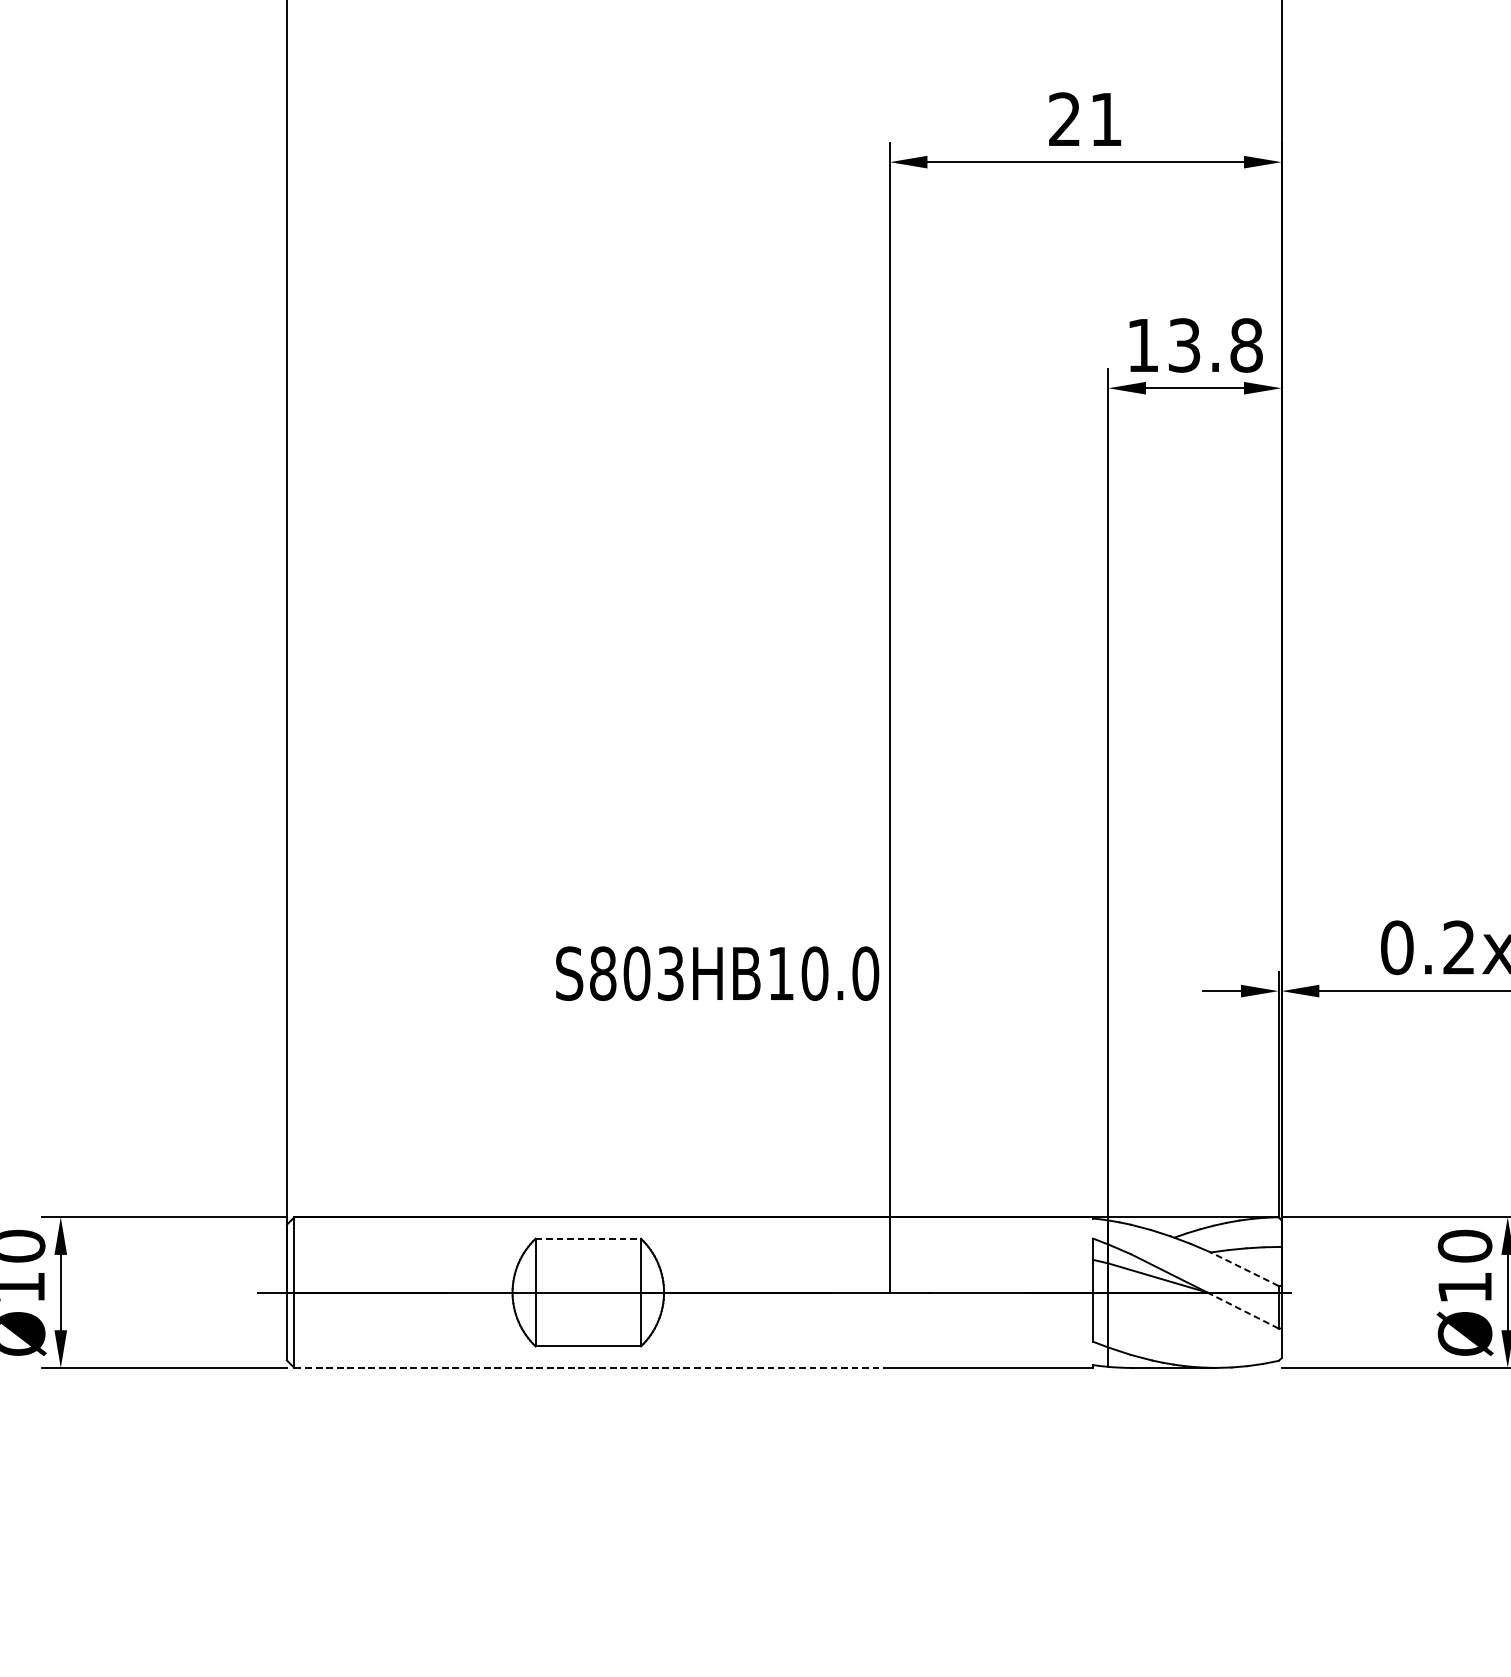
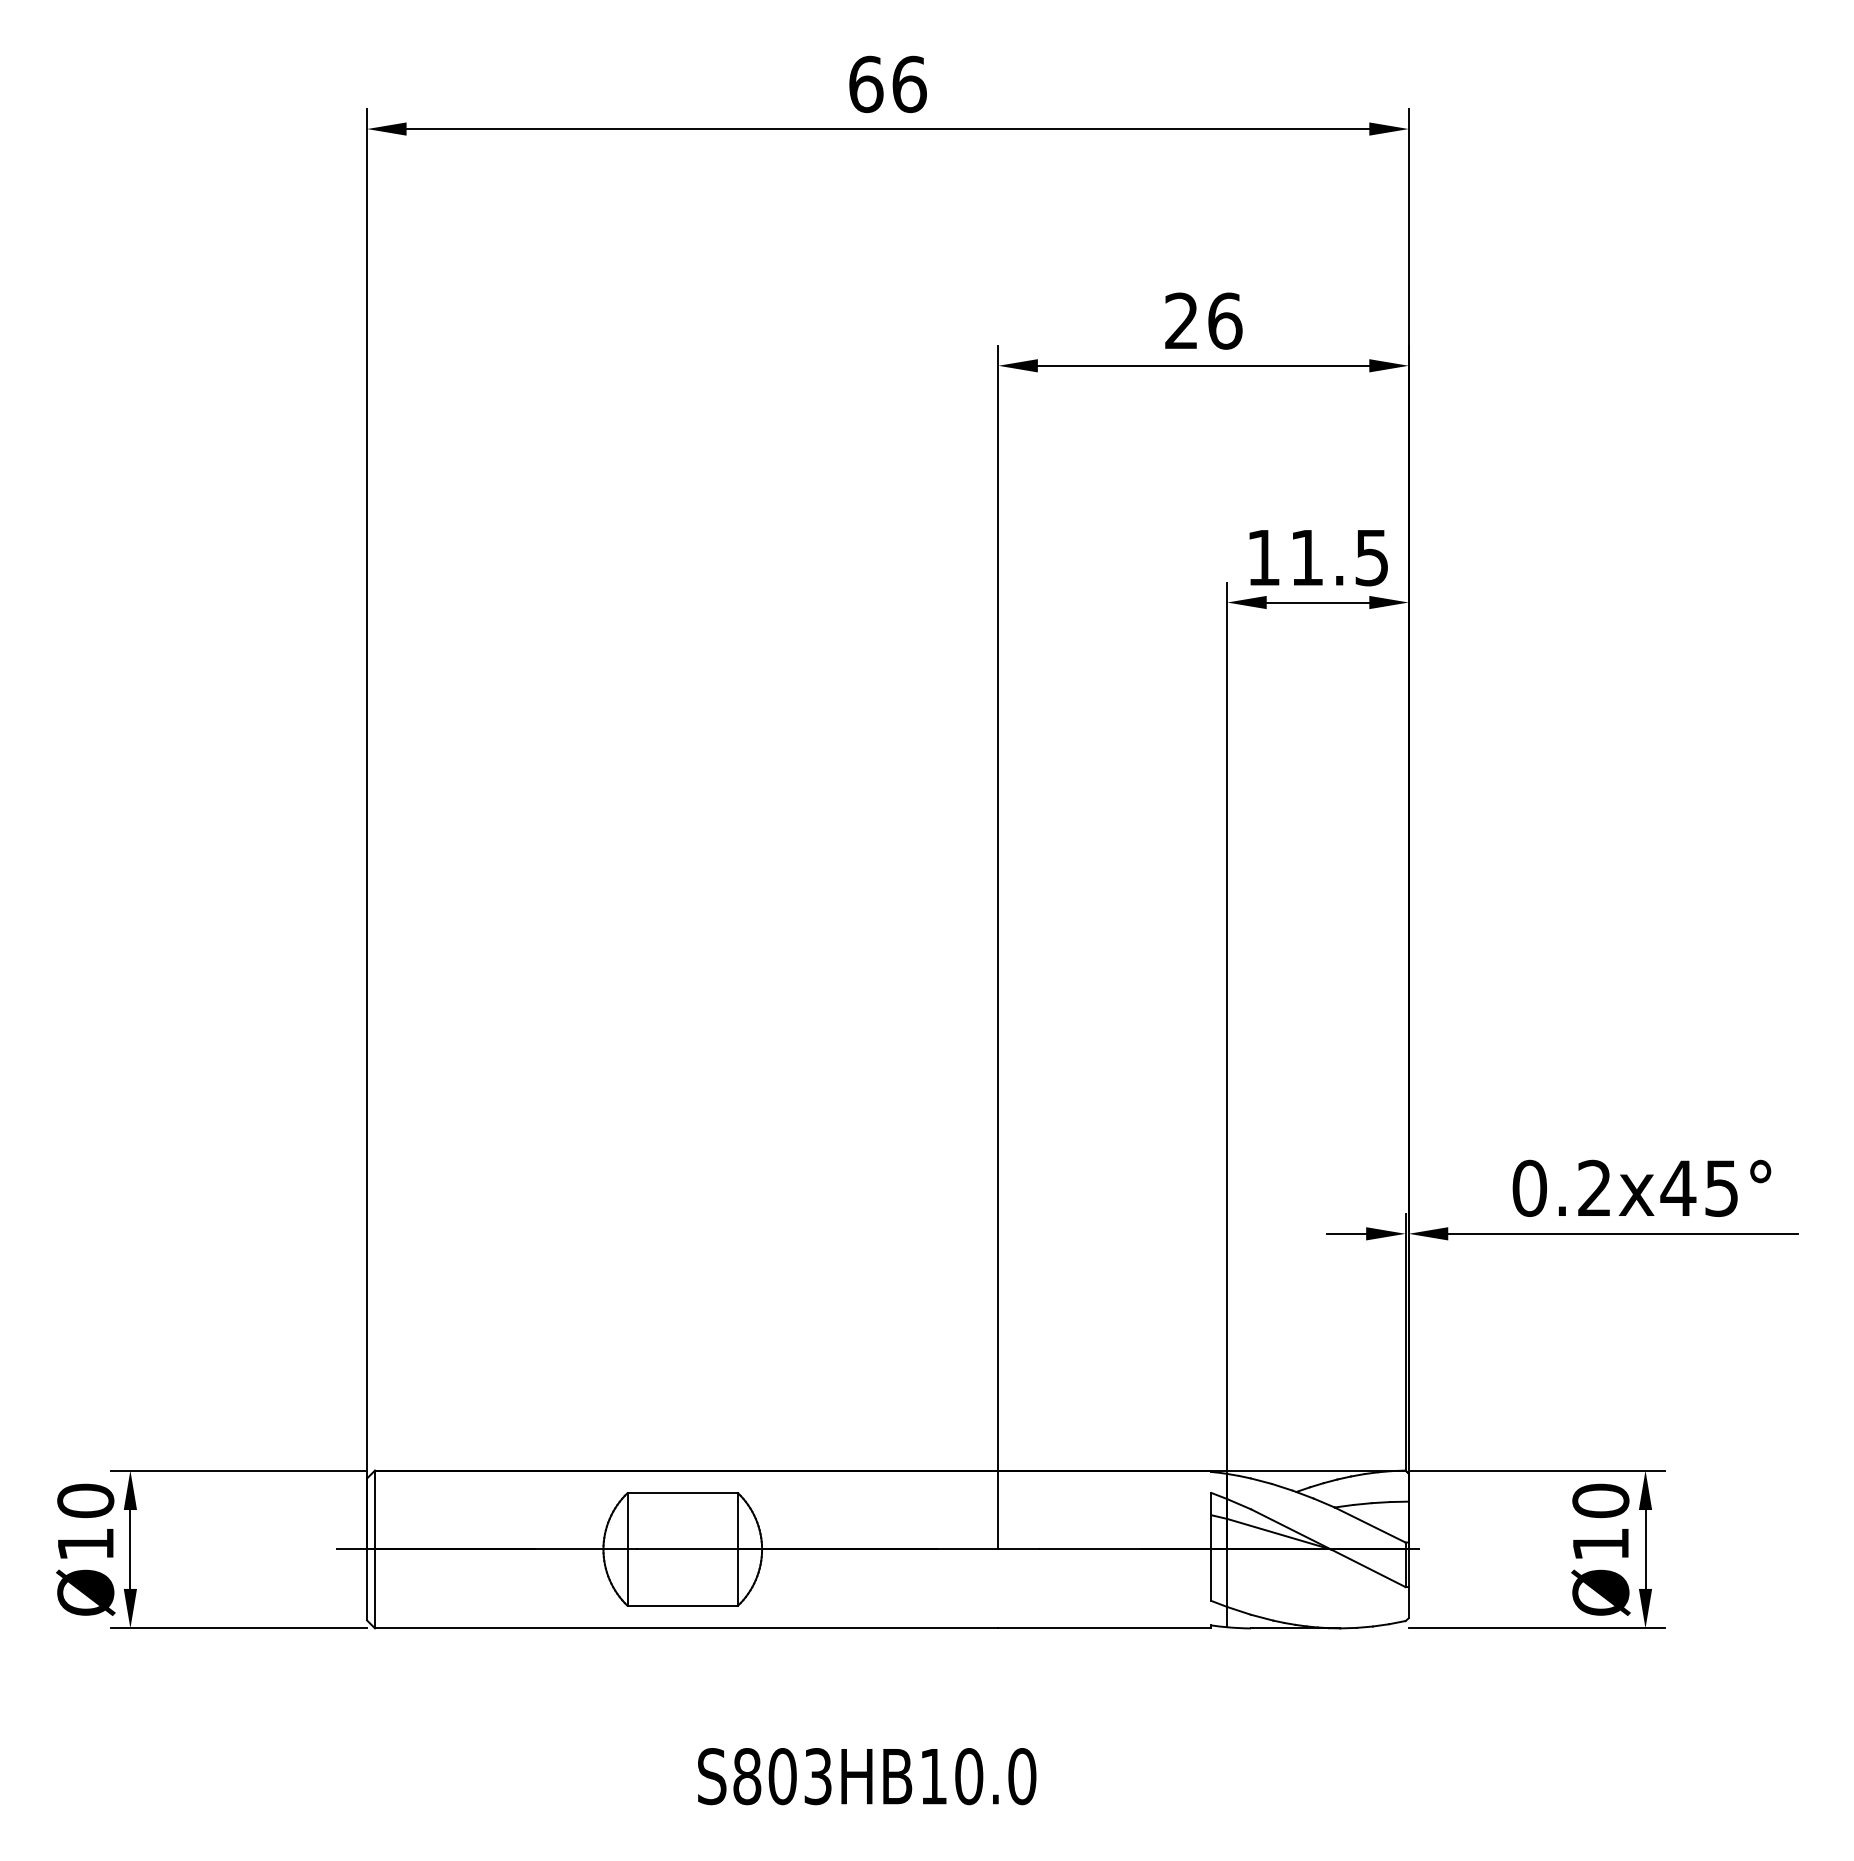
text: (1106, 118) -> (1225, 320), 21 -> 26
text: (1215, 345) -> (1339, 557), 13.8 -> 11.5
text: (717, 973) -> (867, 1776), moved
line: (589, 1239) -> (683, 1493), dashed -> solid
line: (1245, 1269) -> (1370, 1525), dashed -> solid
line: (1243, 1310) -> (1368, 1568), dashed -> solid
line: (591, 1368) -> (686, 1628), dashed -> solid

